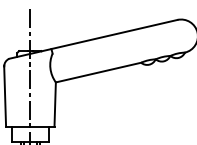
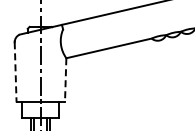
line: (5, 97) -> (16, 73), solid -> dashed
line: (55, 104) -> (66, 80), solid -> dashed

